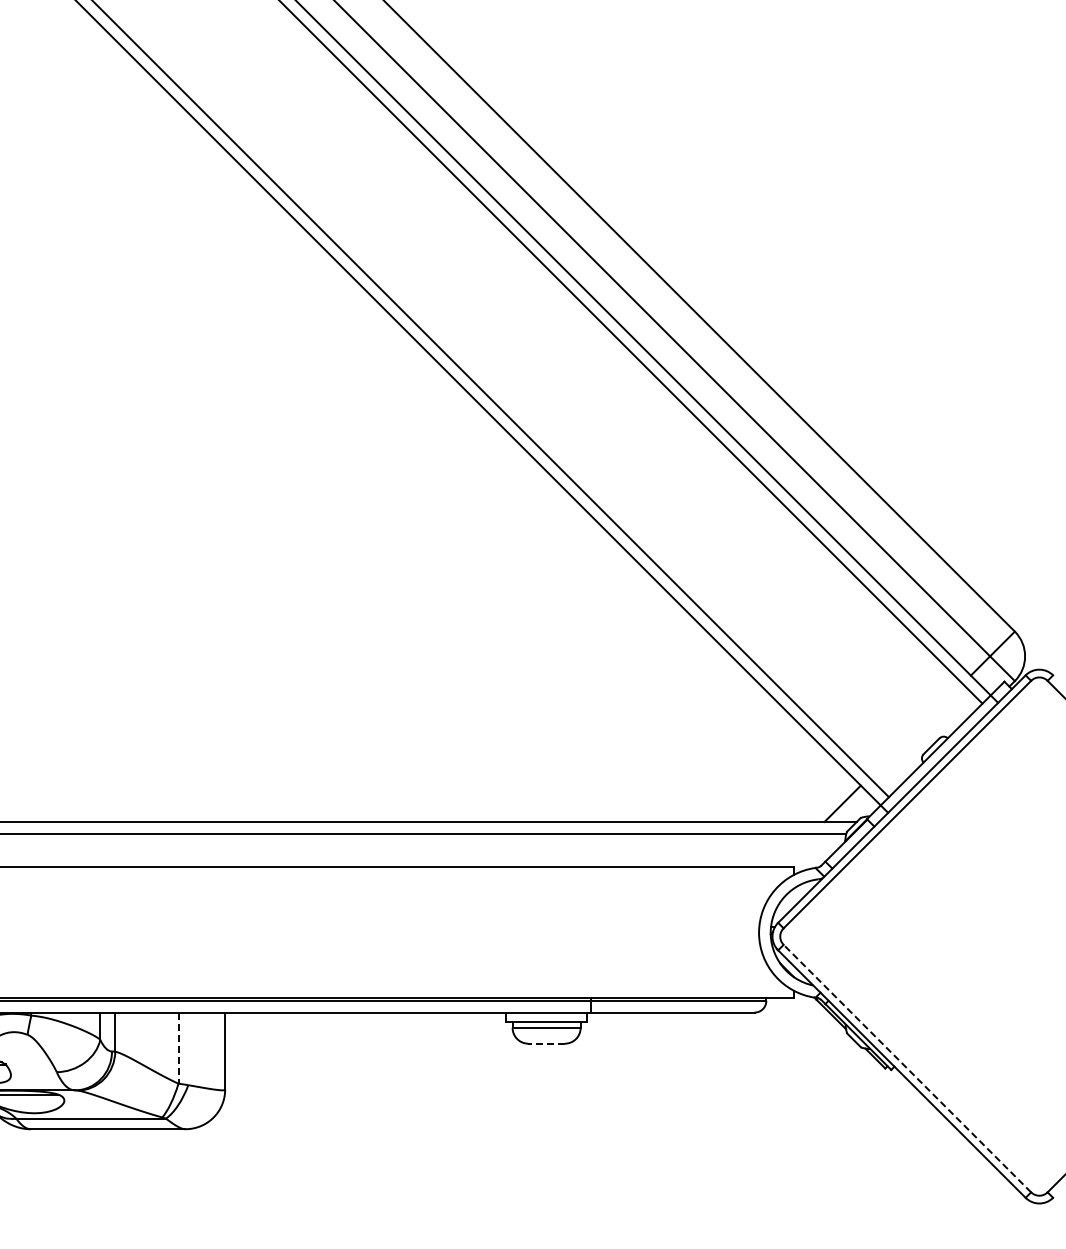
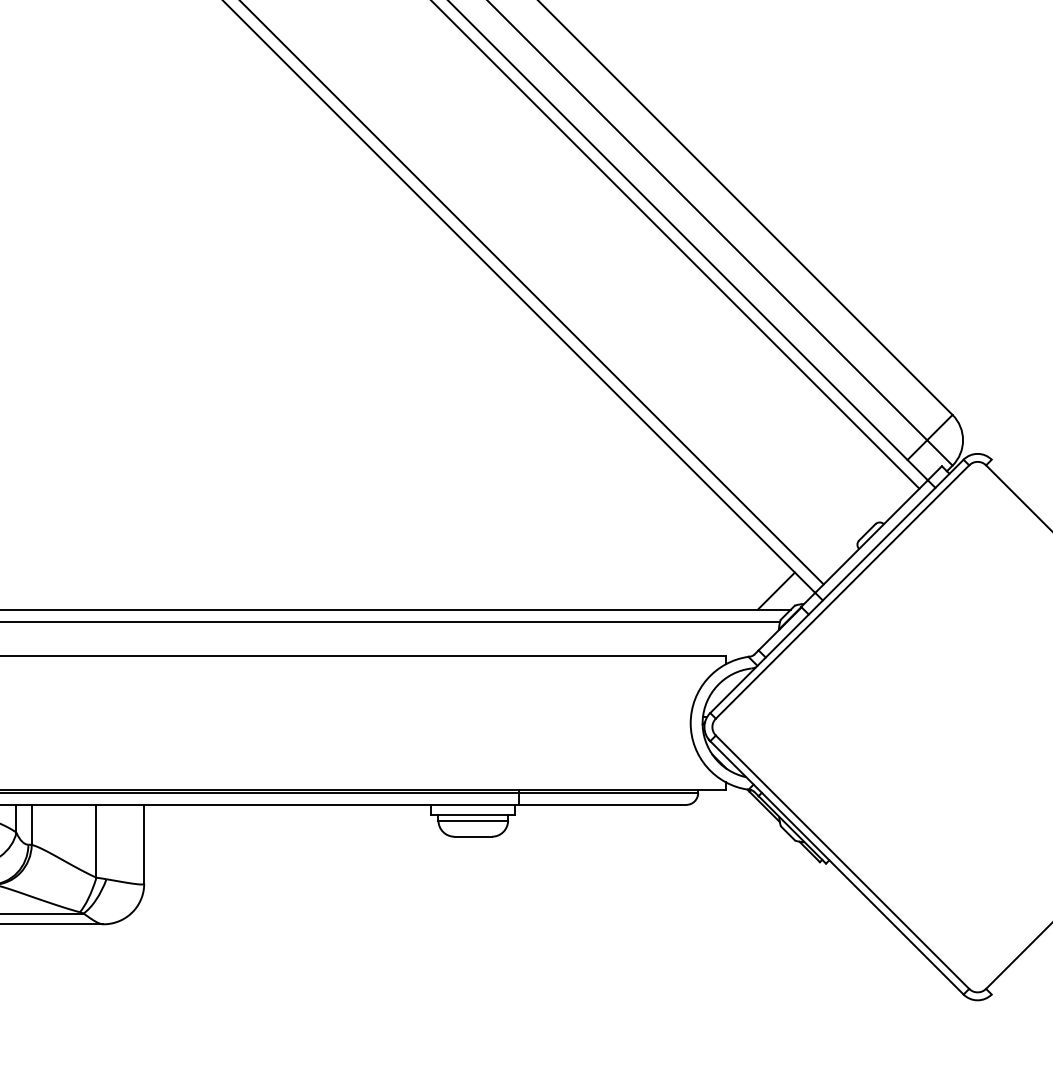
line: (546, 1043) -> (473, 836), dashed -> solid
line: (178, 1048) -> (96, 841), dashed -> solid
line: (907, 1068) -> (842, 862), dashed -> solid

